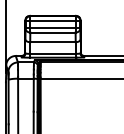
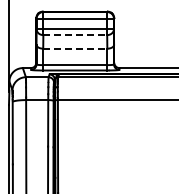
line: (53, 32) -> (75, 35), solid -> dashed
line: (53, 42) -> (75, 48), solid -> dashed

